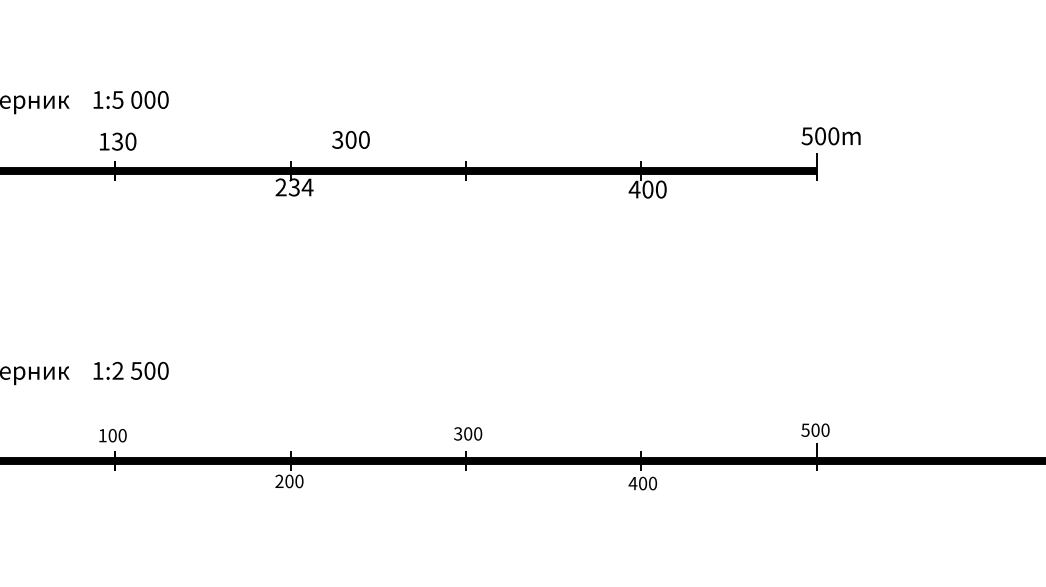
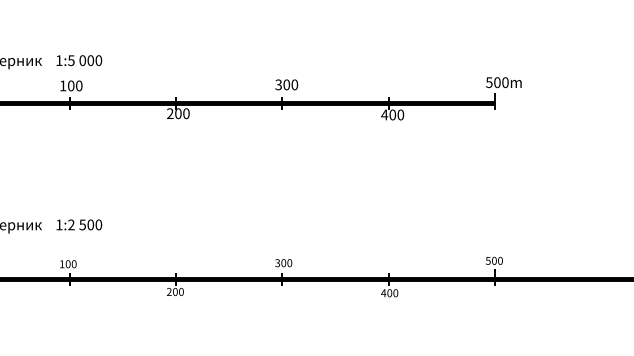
text: (350, 139) -> (286, 84), moved
text: (118, 140) -> (71, 85), 130 -> 100
text: (301, 187) -> (182, 113), 234 -> 200

